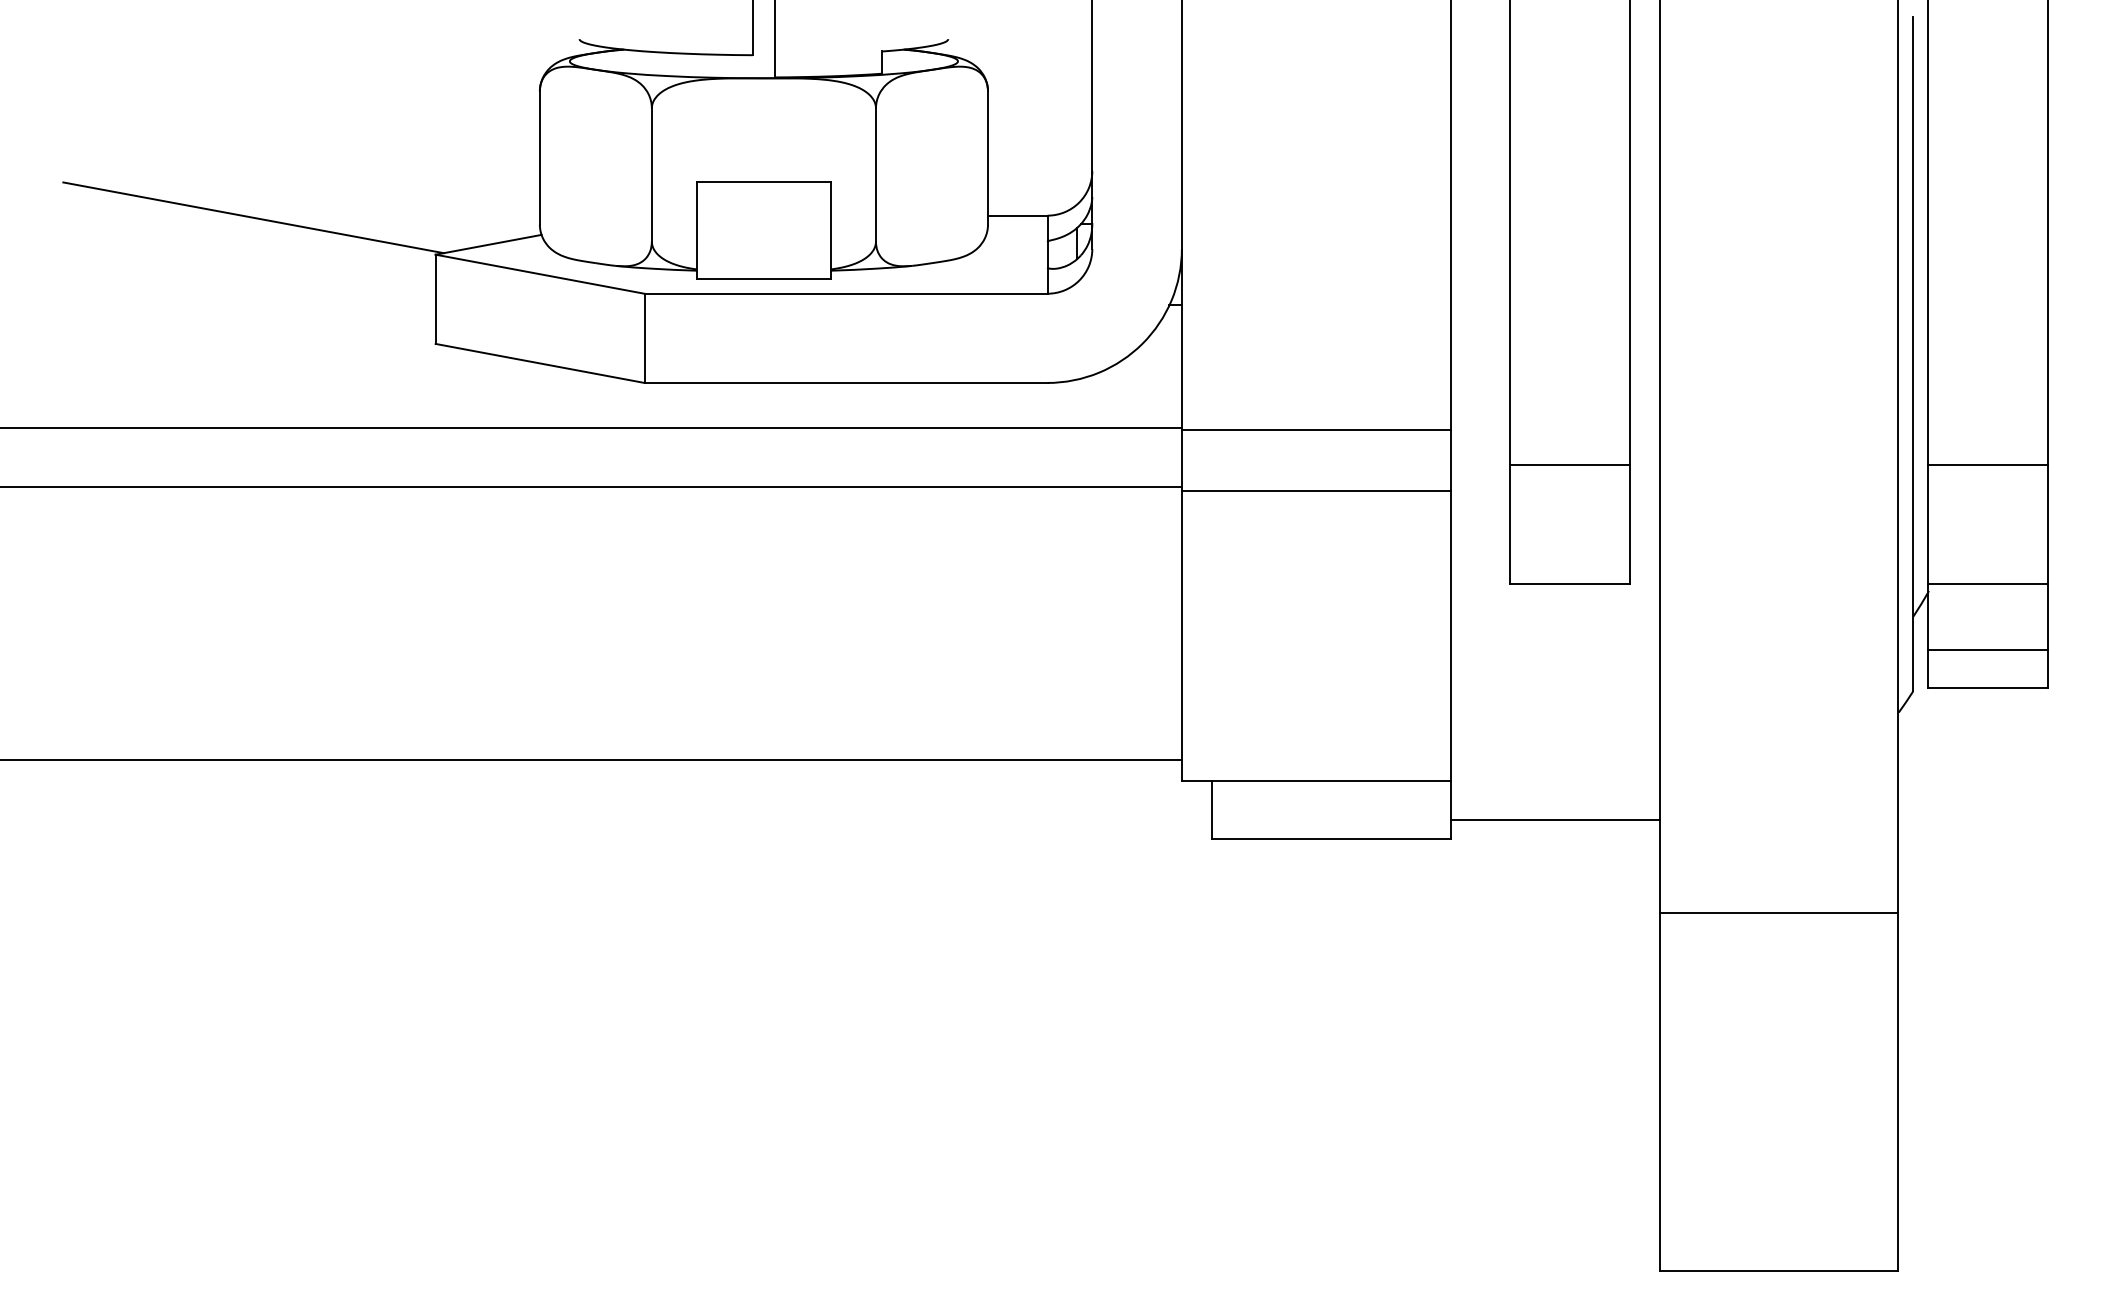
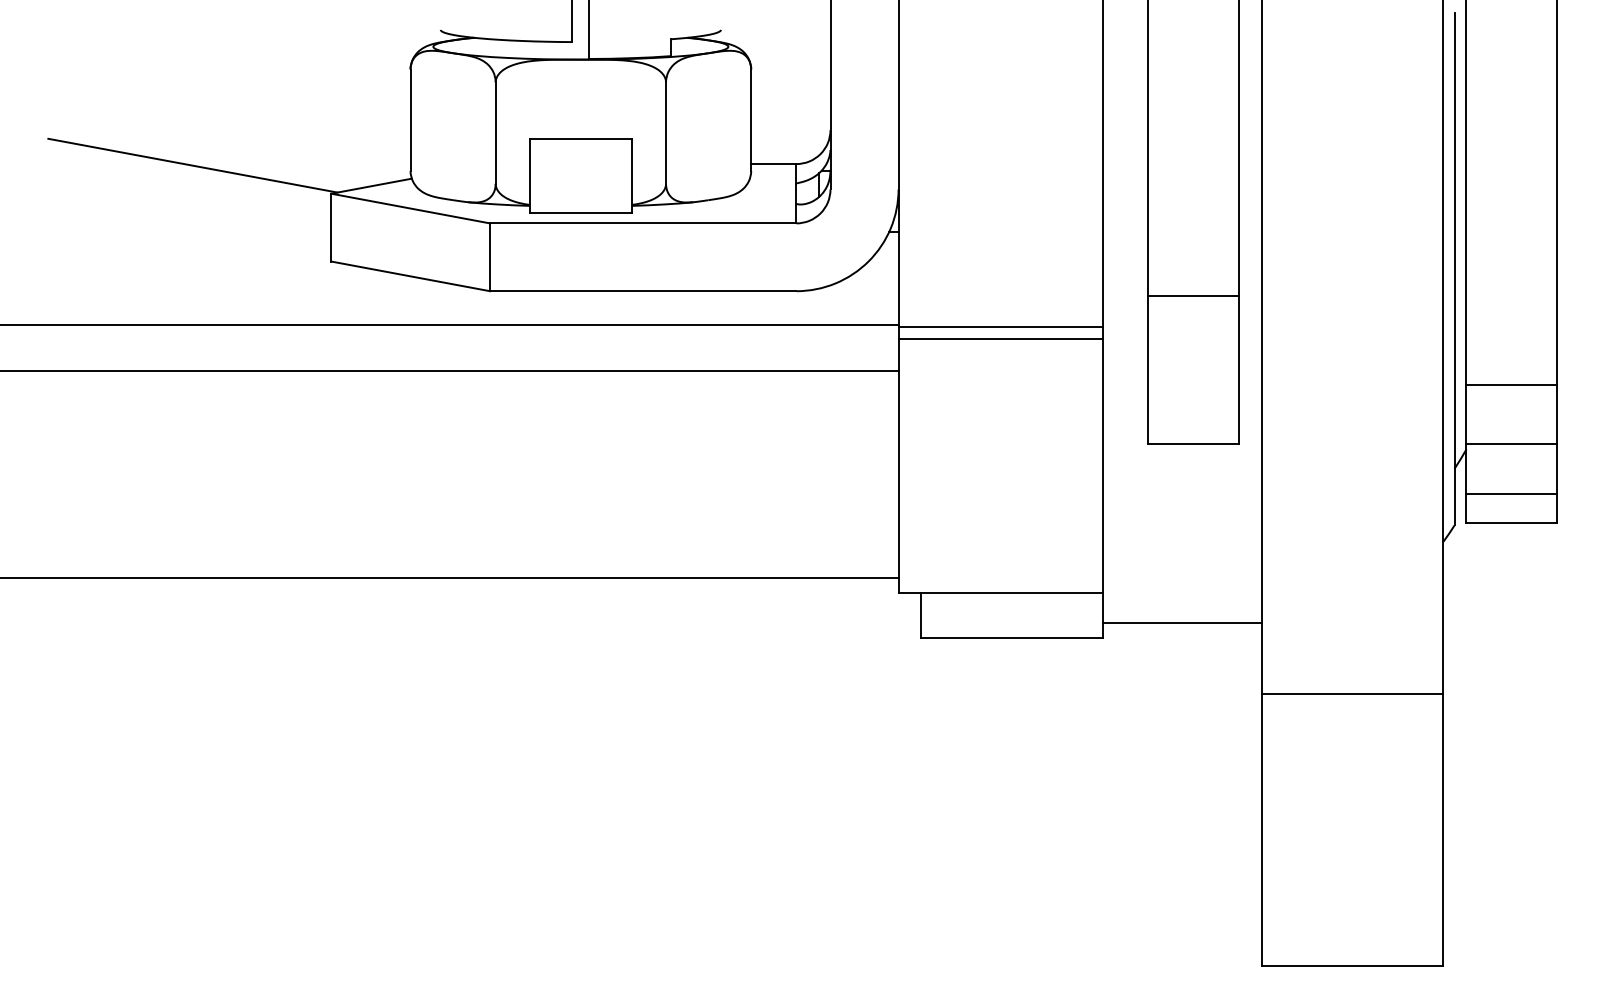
line: (1569, 464) -> (1193, 295), moved
line: (1987, 464) -> (1510, 385), moved
line: (1315, 491) -> (1000, 339), moved

